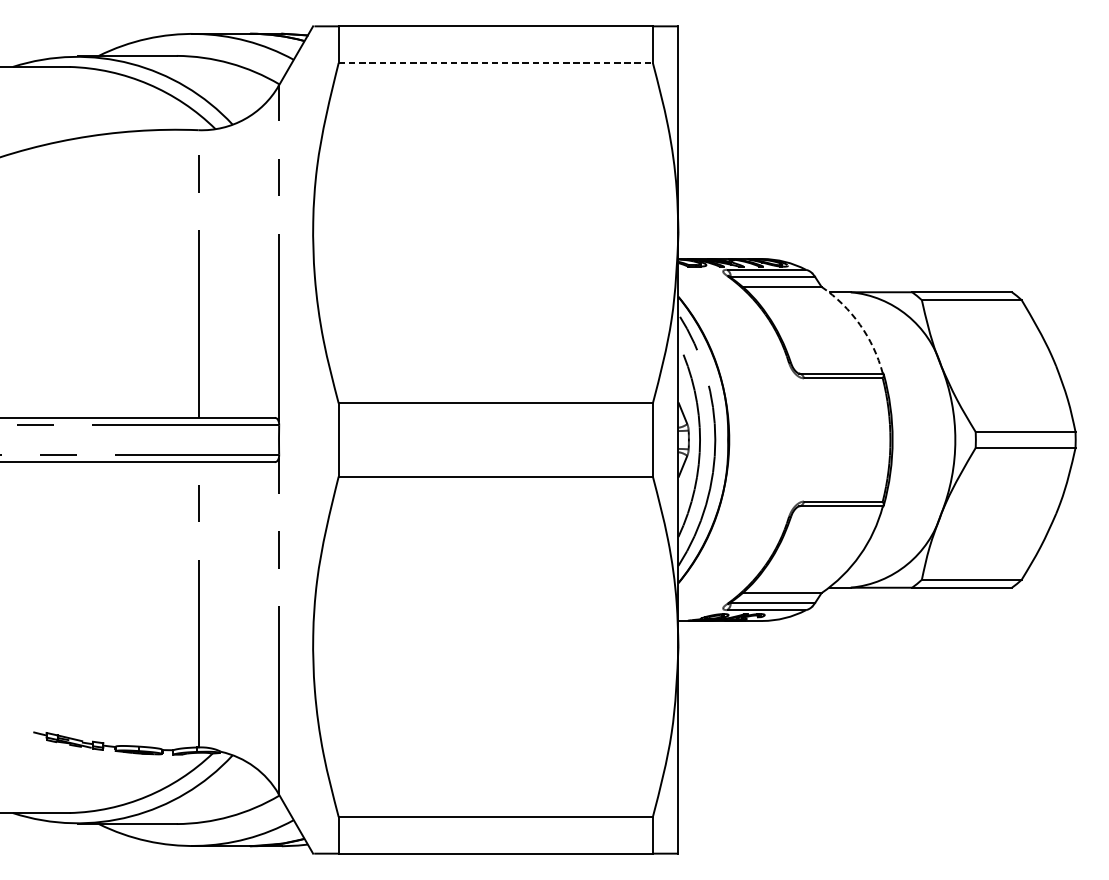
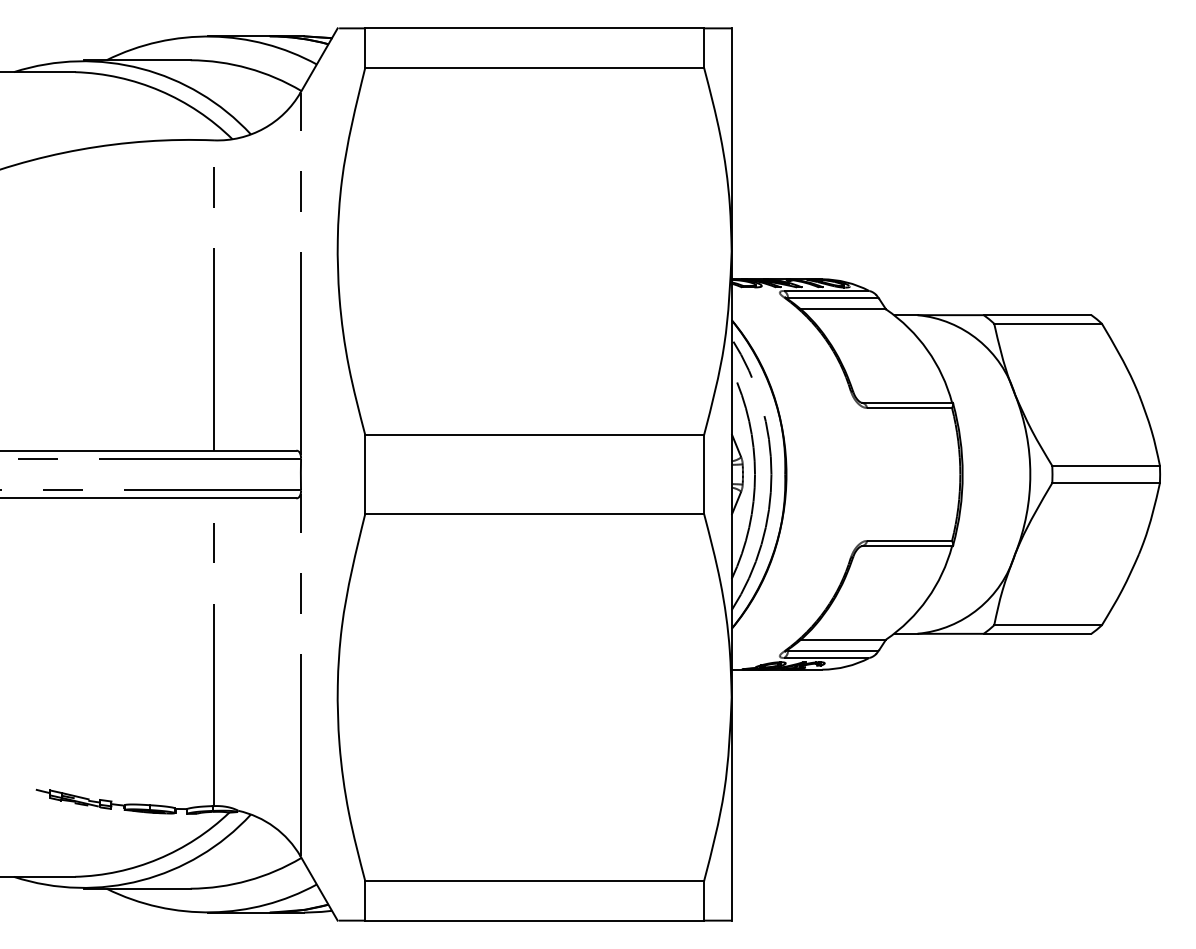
line: (496, 62) -> (535, 67), dashed -> solid
arc: (860, 325) -> (927, 350), dashed -> solid

